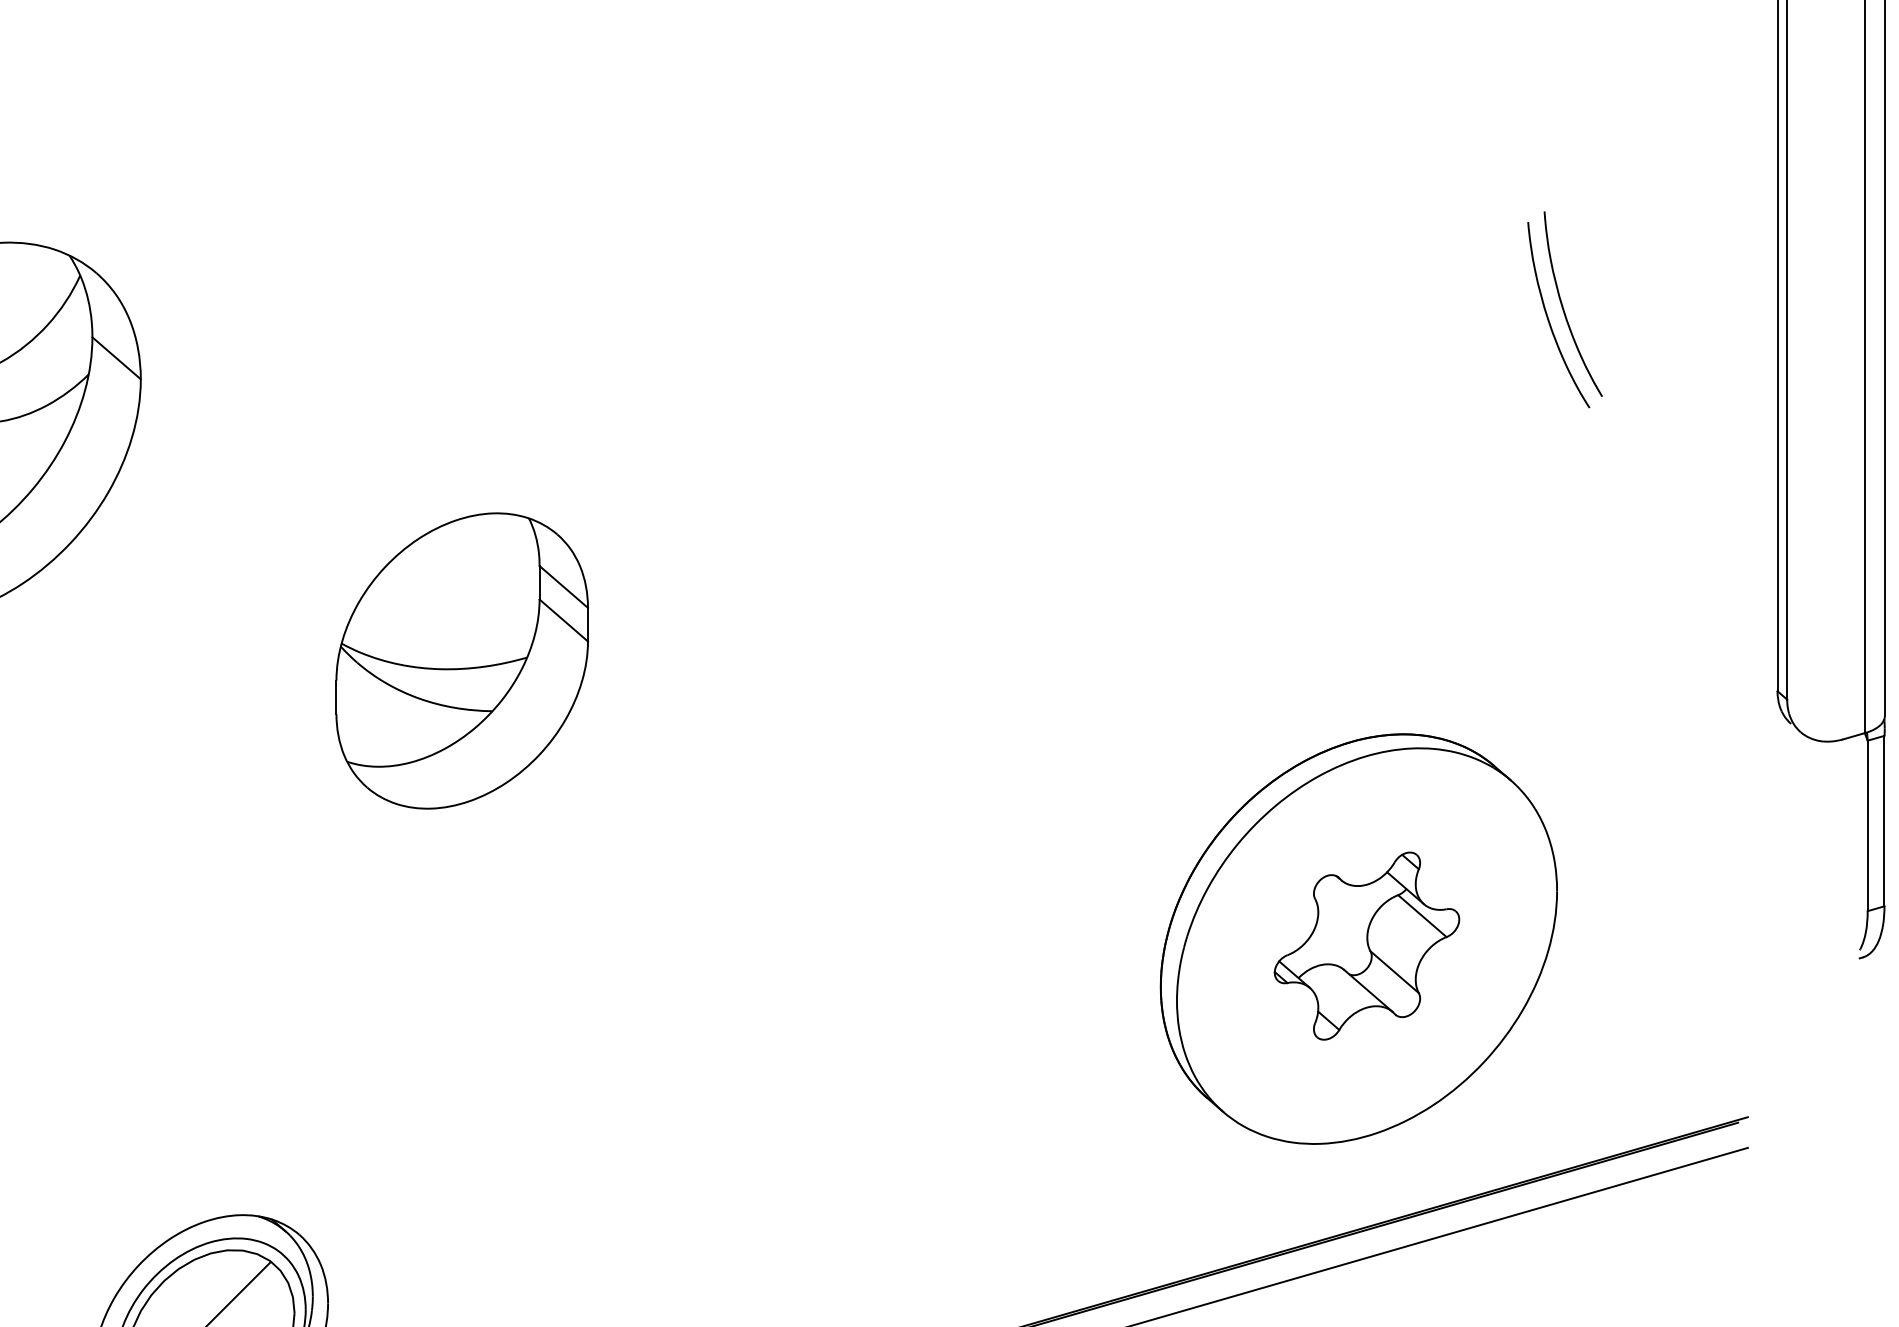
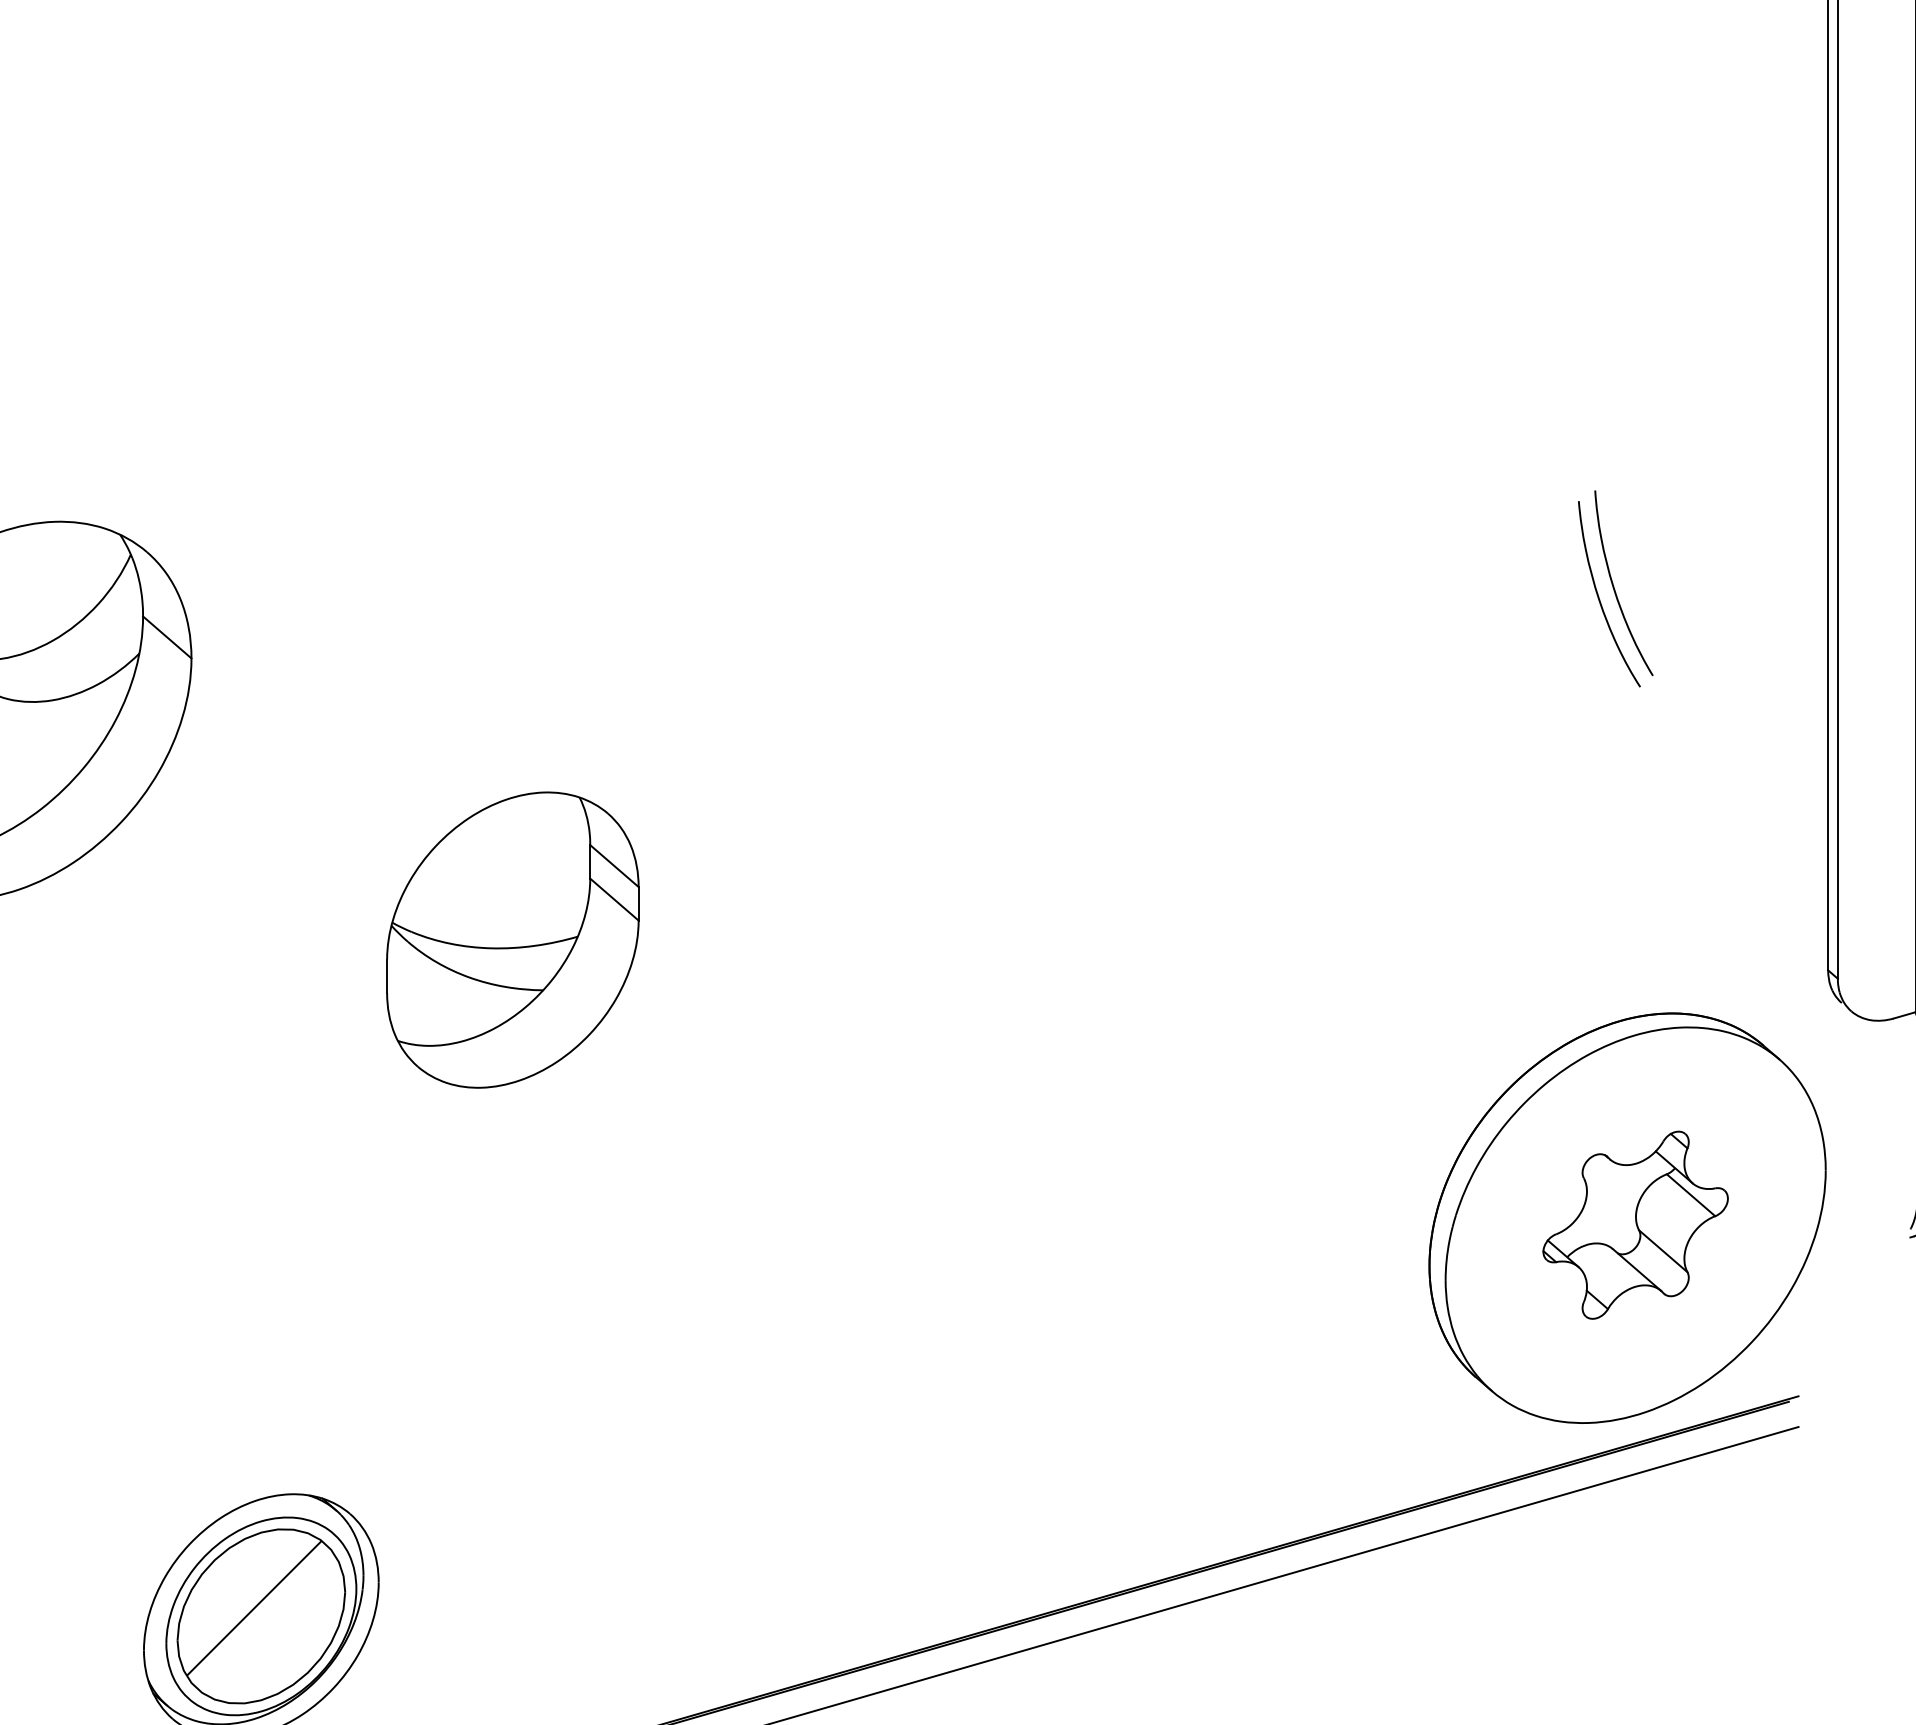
part: (1358, 938) -> (1627, 1217), moved

